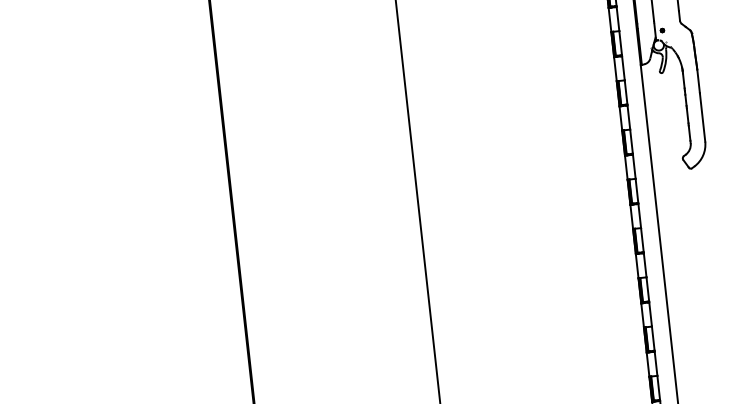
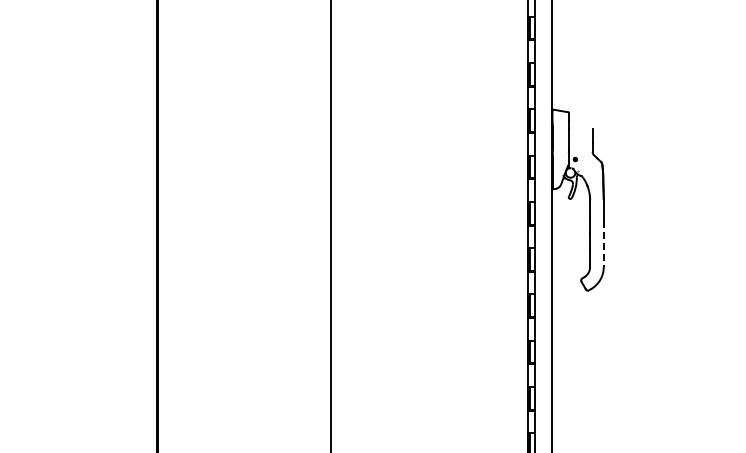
line: (702, 117) -> (603, 244), solid -> dashed

